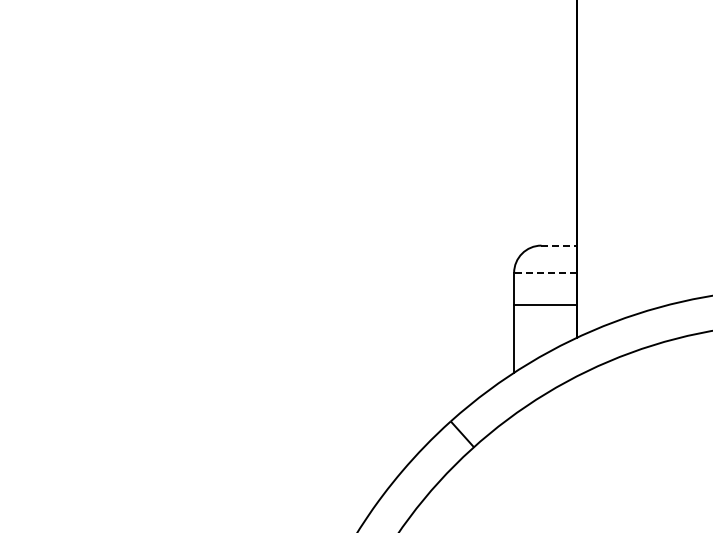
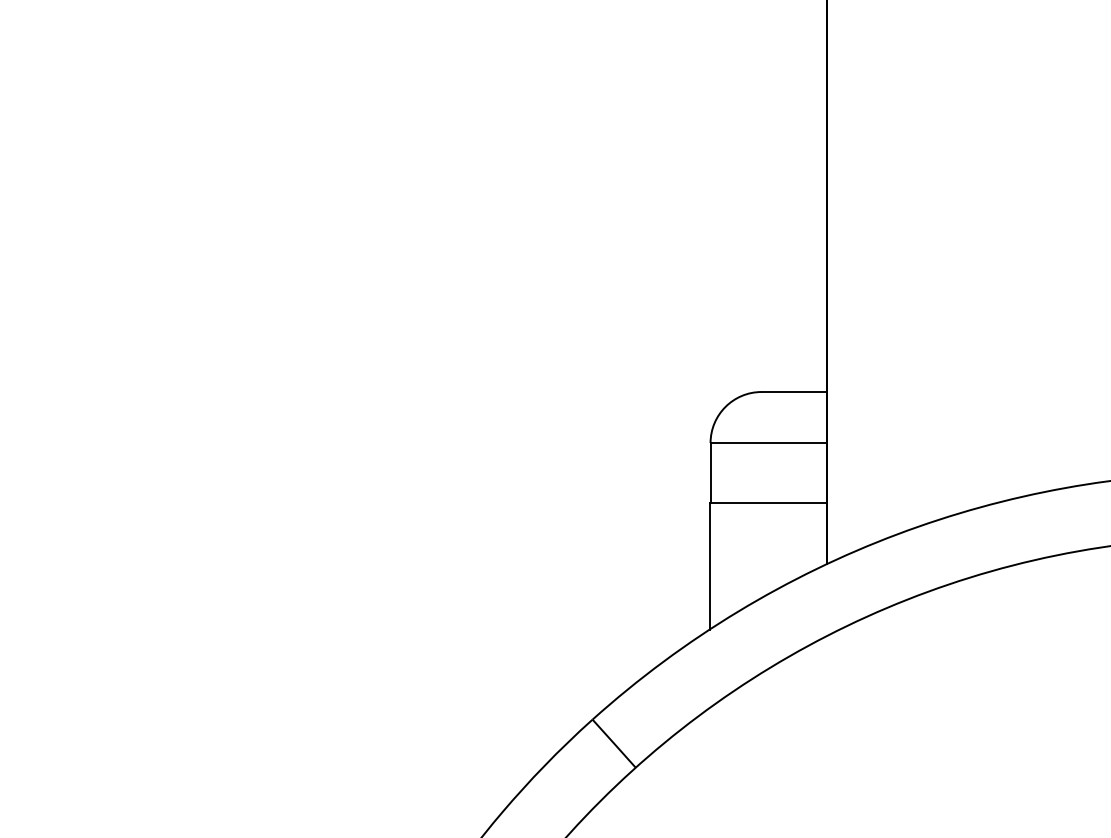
line: (559, 245) -> (795, 391), dashed -> solid
line: (544, 272) -> (767, 442), dashed -> solid

